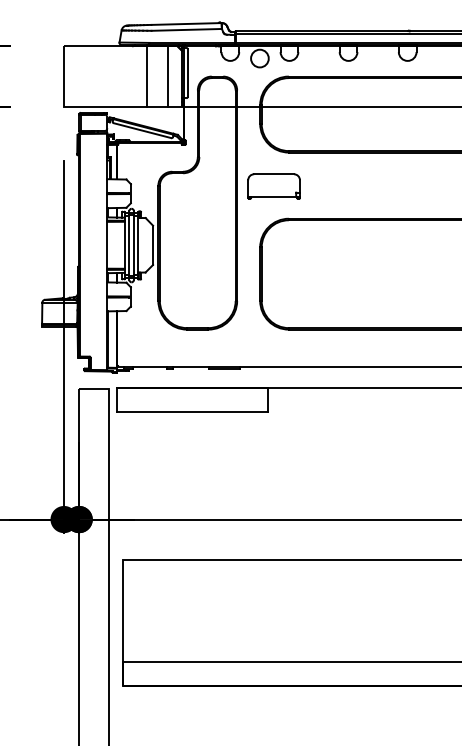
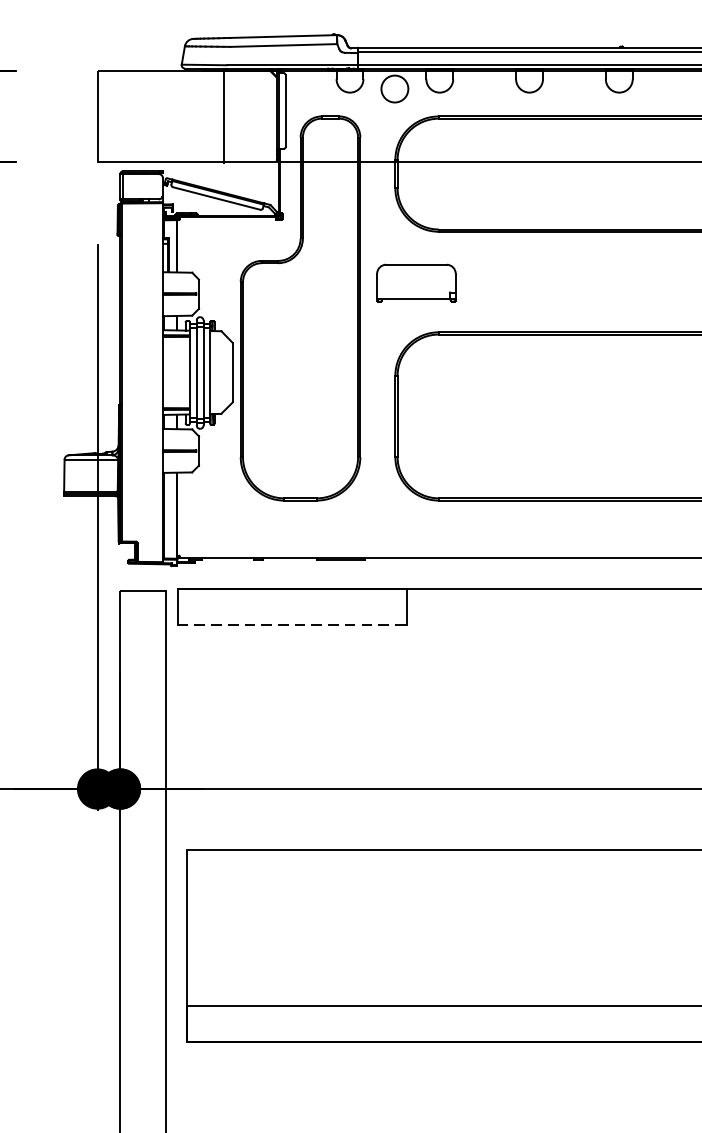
line: (168, 76) -> (256, 116), removed
line: (192, 411) -> (292, 624), solid -> dashed

